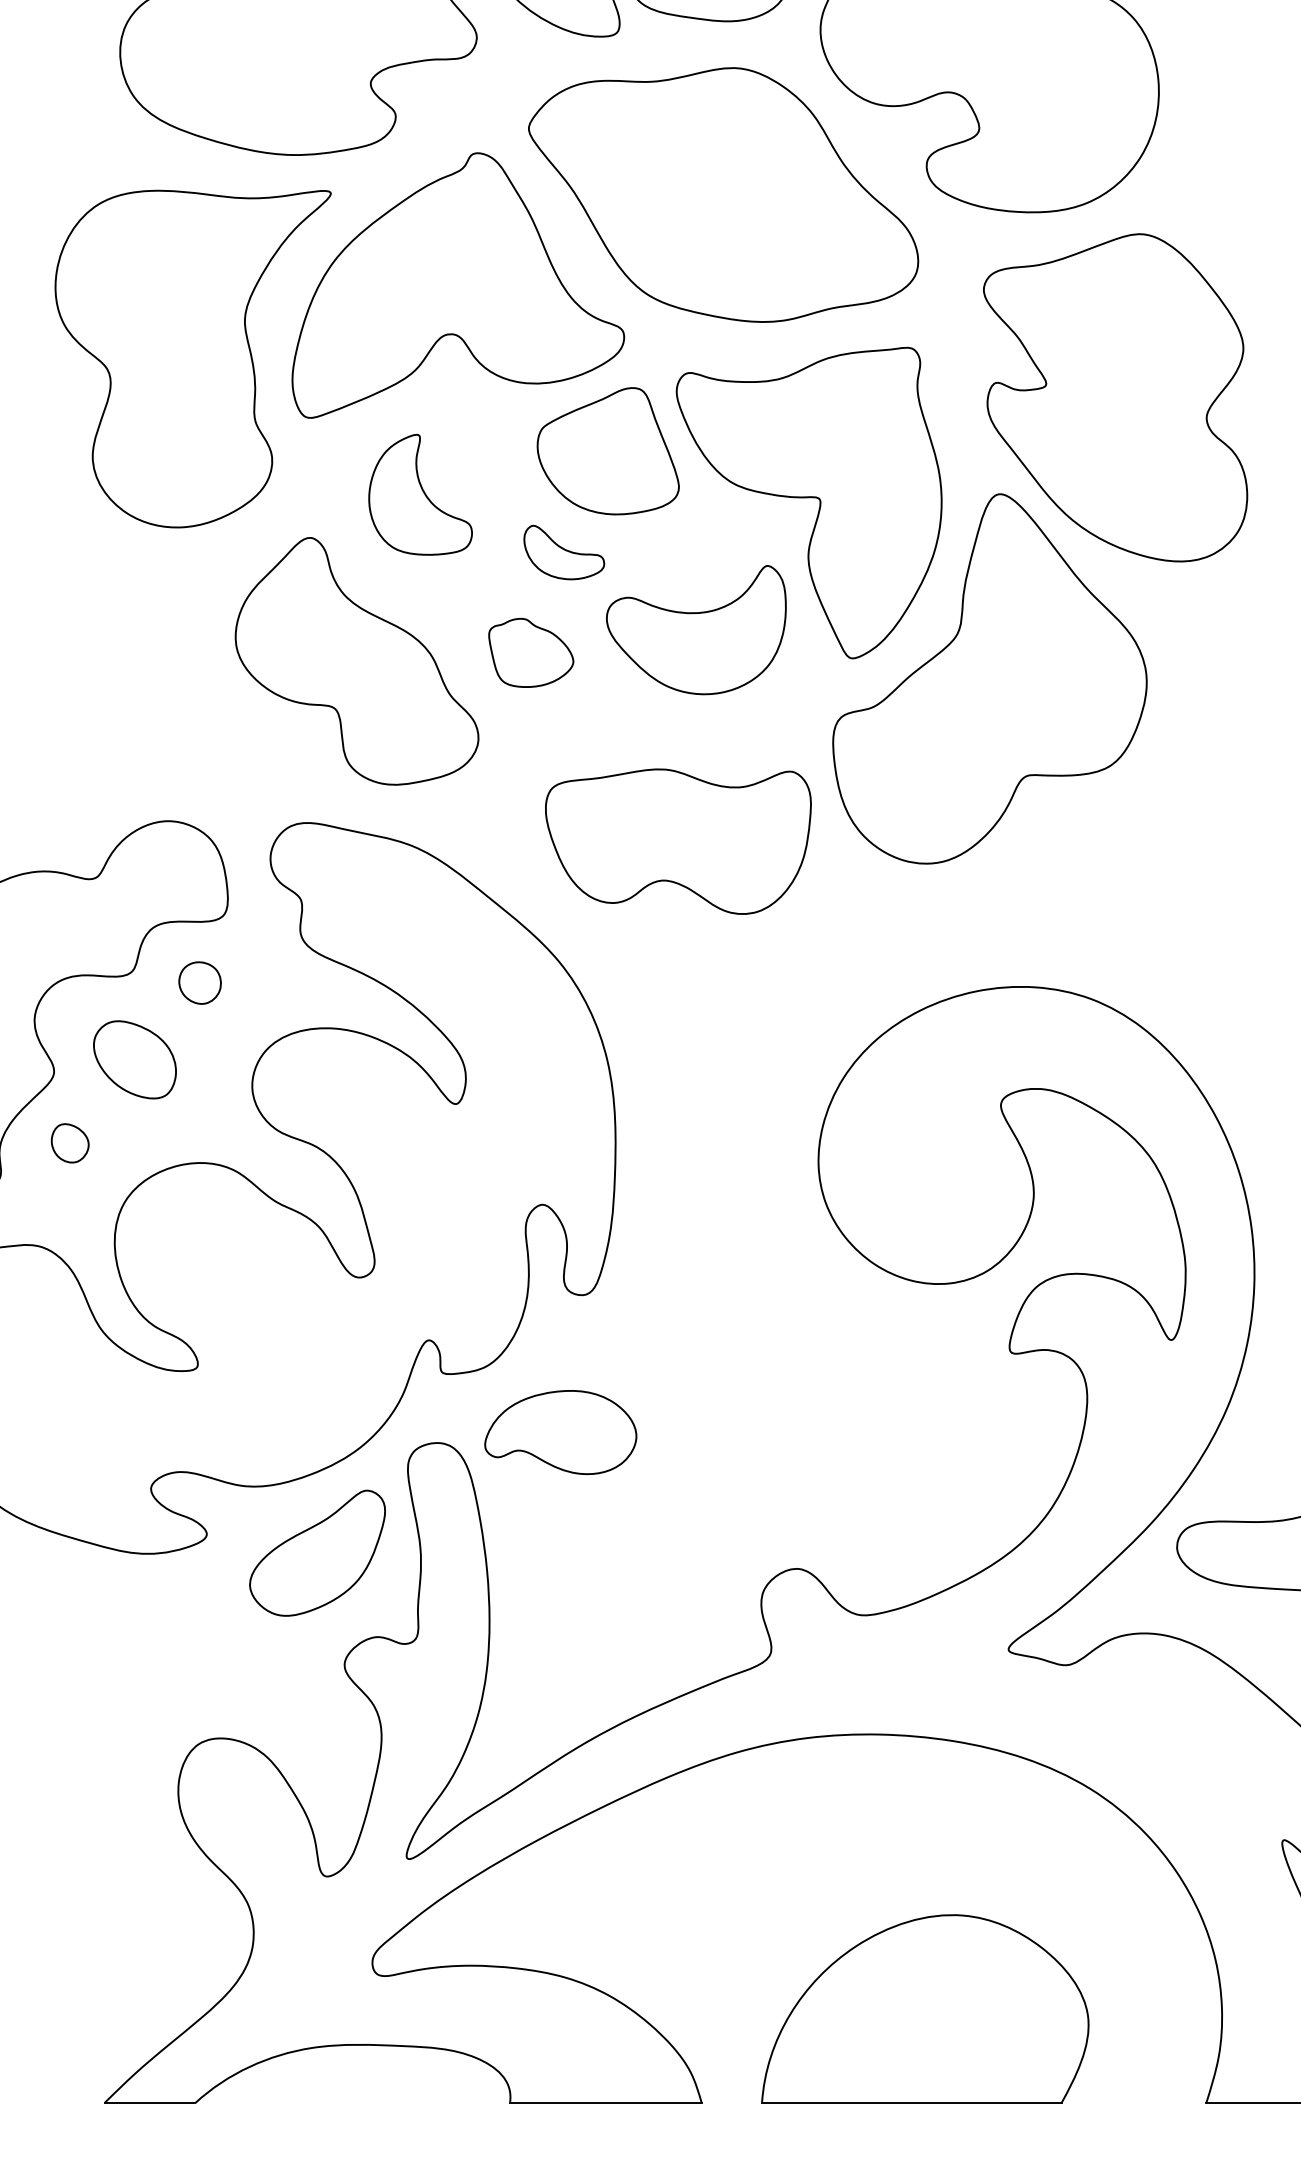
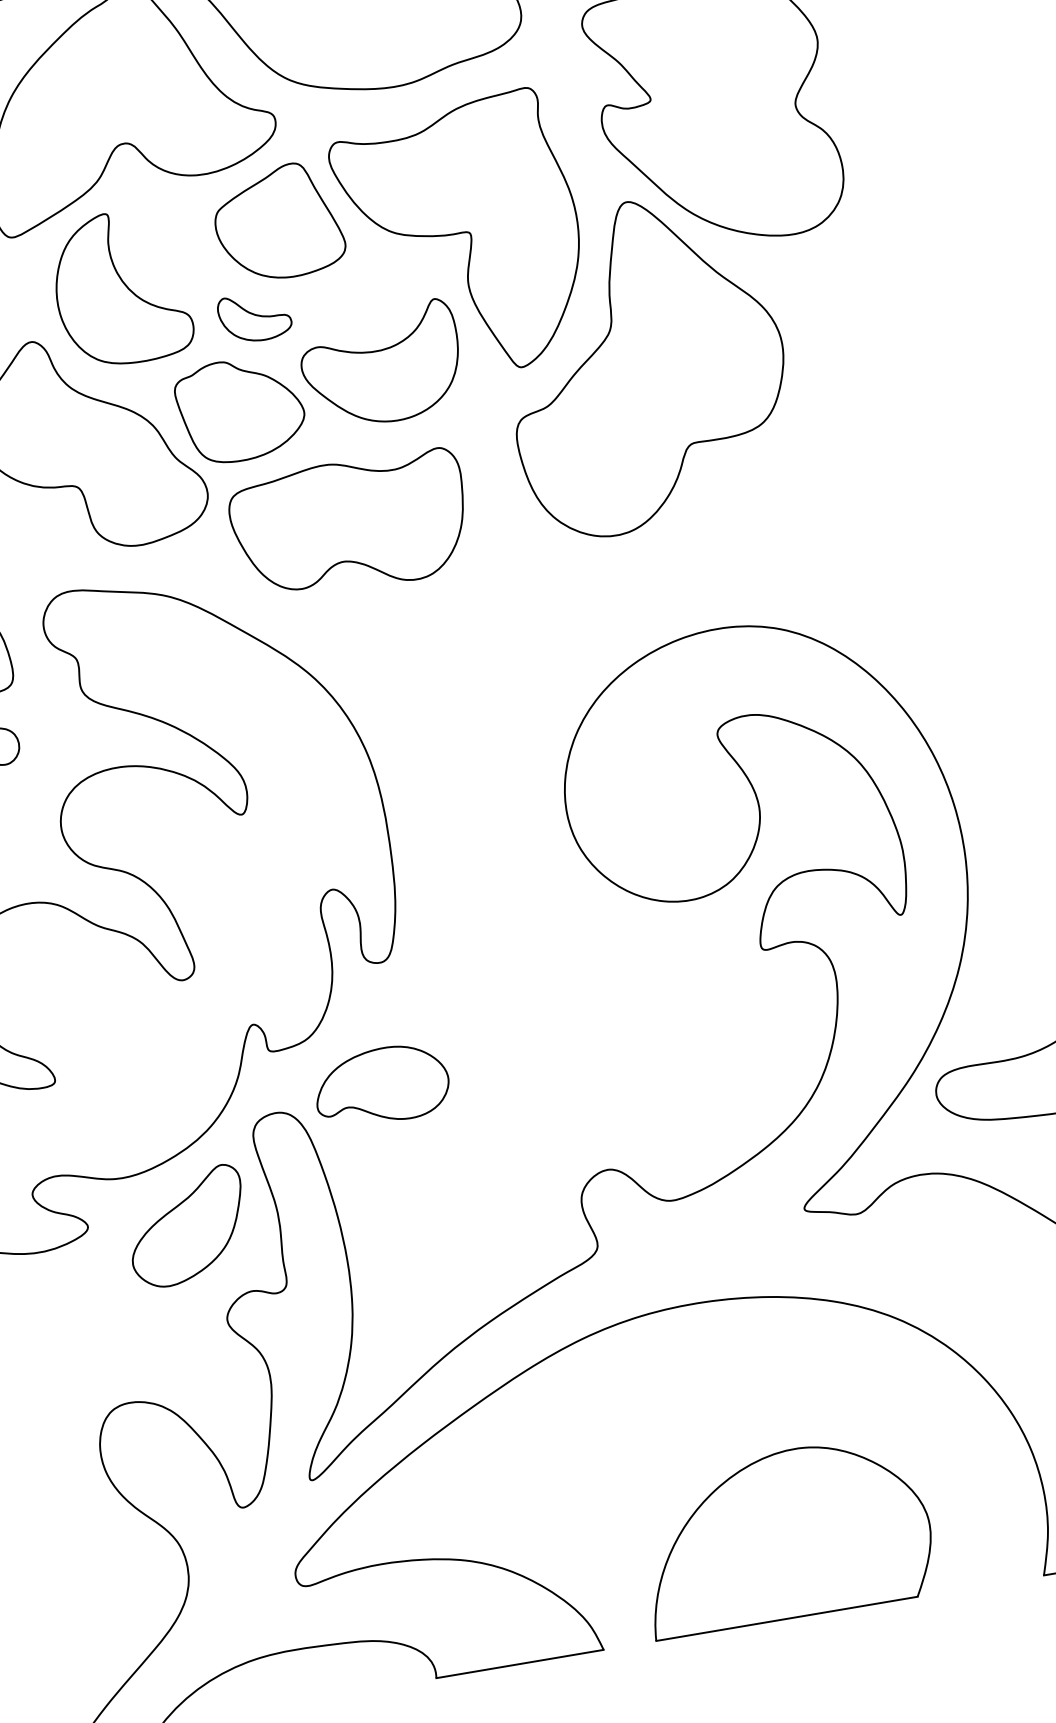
part: (420, 494) -> (120, 287), size x1.43
part: (531, 652) -> (241, 409), size x1.67
part: (678, 841) -> (350, 525), moved

